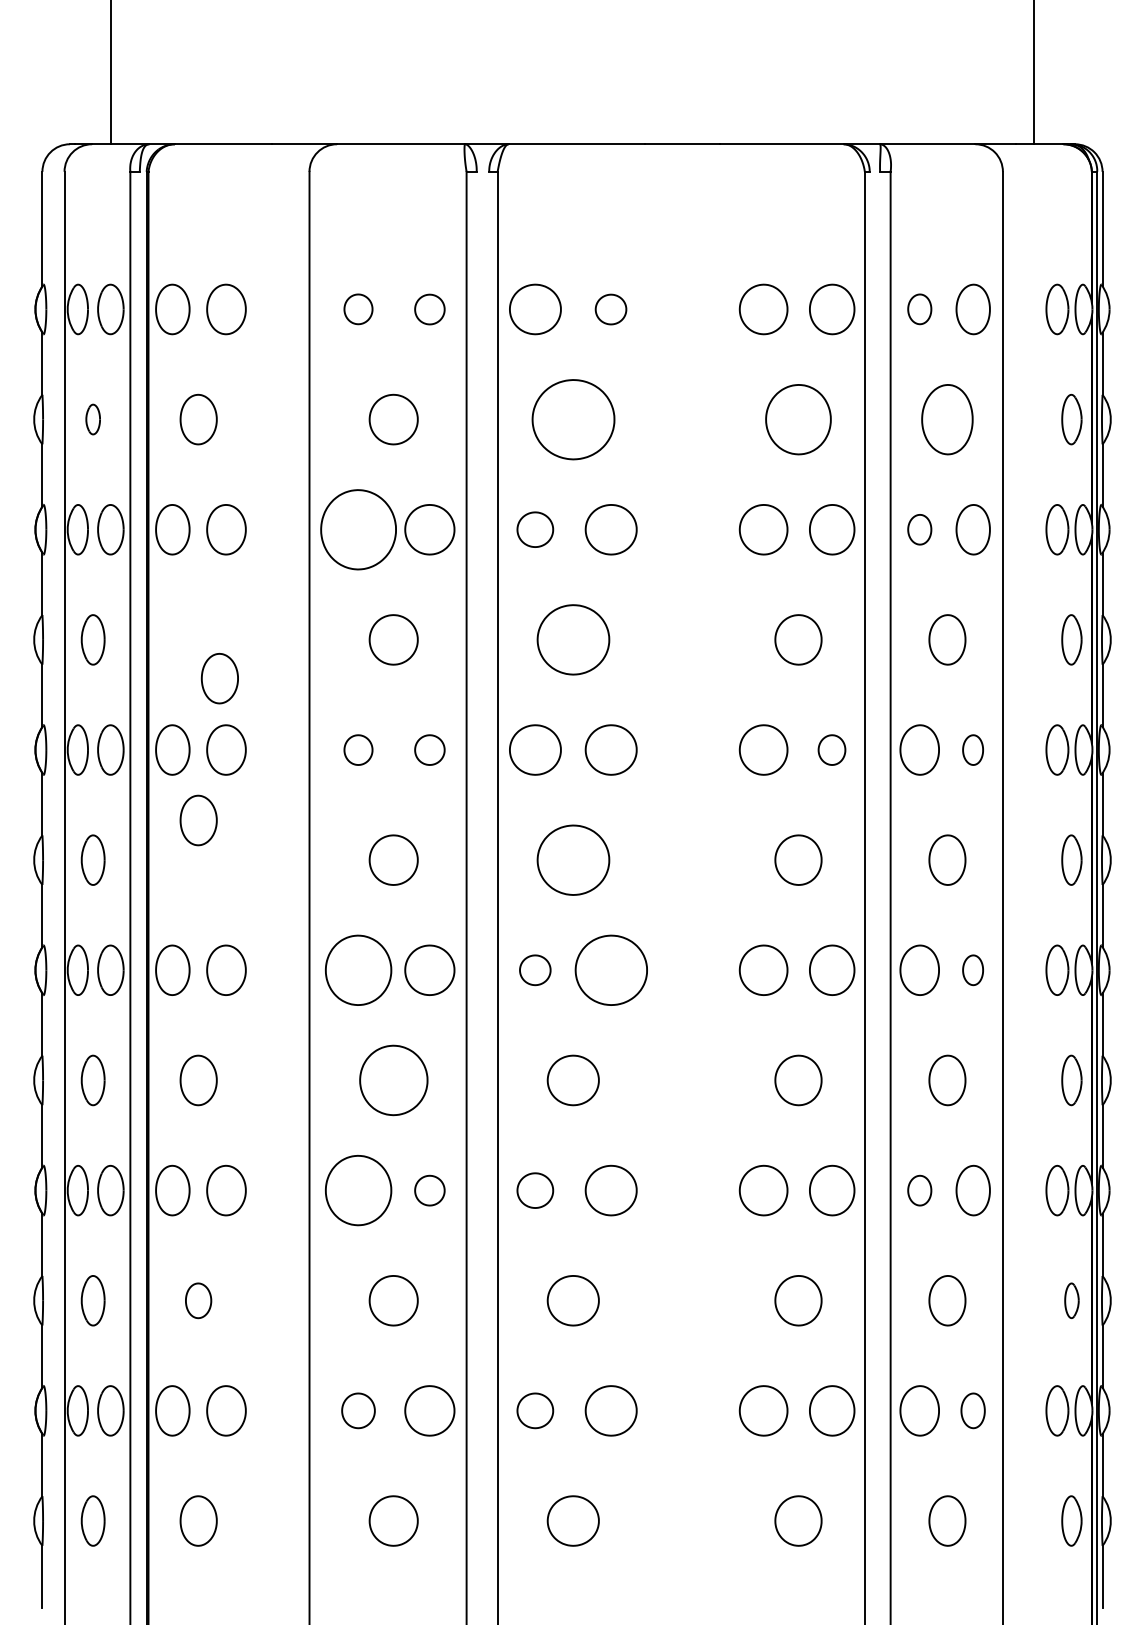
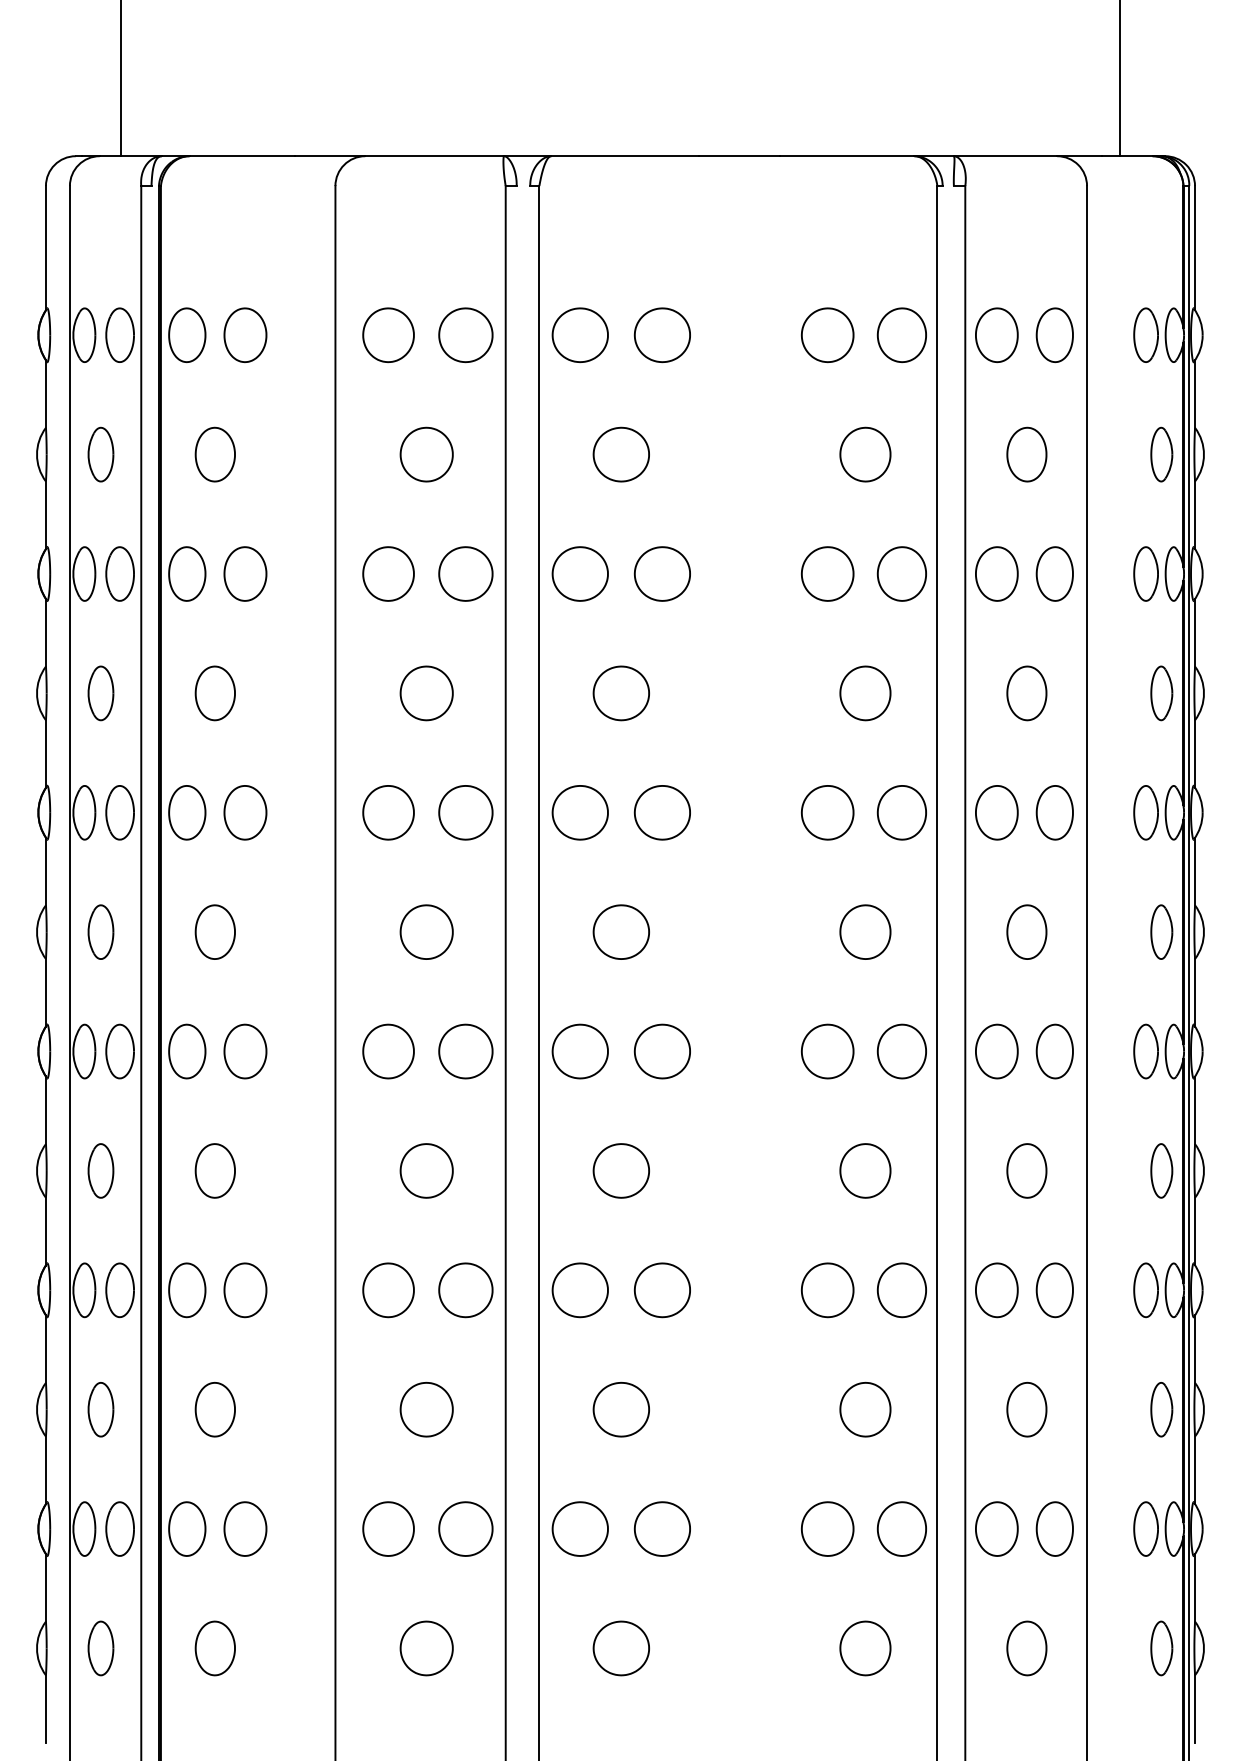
part: (358, 308) -> (388, 334), size x1.67
part: (919, 308) -> (996, 334), size x1.67
part: (429, 309) -> (465, 335), size x1.67
part: (610, 309) -> (661, 335), size x1.67
part: (92, 419) -> (100, 454), size x1.67
part: (572, 419) -> (620, 454), size x0.62
part: (798, 419) -> (865, 454), size x0.71
part: (947, 419) -> (1026, 454), size x0.71
part: (358, 529) -> (388, 573), size x0.62
part: (534, 529) -> (579, 573), size x1.43
part: (919, 529) -> (996, 573), size x1.67
part: (572, 639) -> (620, 693), size x0.71
part: (219, 678) -> (214, 693), moved
part: (358, 749) -> (388, 812), size x1.67
part: (429, 749) -> (465, 812), size x1.67
part: (831, 749) -> (901, 812), size x1.67
part: (972, 749) -> (1054, 812), size x1.67
part: (197, 819) -> (214, 931), moved
part: (572, 859) -> (620, 931), size x0.71
part: (358, 970) -> (388, 1051), size x0.71
part: (534, 970) -> (579, 1051), size x1.67
part: (610, 970) -> (661, 1051), size x0.71
part: (972, 970) -> (1054, 1051), size x1.67
part: (393, 1080) -> (426, 1170), size x0.71
part: (358, 1190) -> (388, 1290), size x0.71
part: (429, 1190) -> (465, 1290), size x1.67
part: (534, 1190) -> (579, 1290), size x1.43
part: (919, 1190) -> (996, 1290), size x1.67
part: (197, 1300) -> (214, 1409), size x1.43
part: (1071, 1300) -> (1161, 1409), size x1.43
part: (358, 1410) -> (388, 1528), size x1.43
part: (534, 1410) -> (579, 1528), size x1.43
part: (972, 1410) -> (1054, 1528), size x1.43

